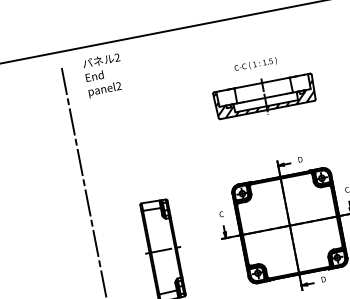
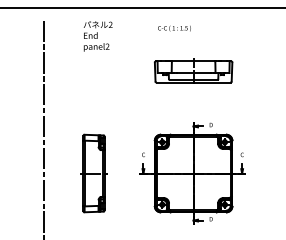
text: (255, 64) -> (174, 28), moved
text: (103, 75) -> (97, 36), moved
hatch: (264, 97) -> (193, 72), removed

